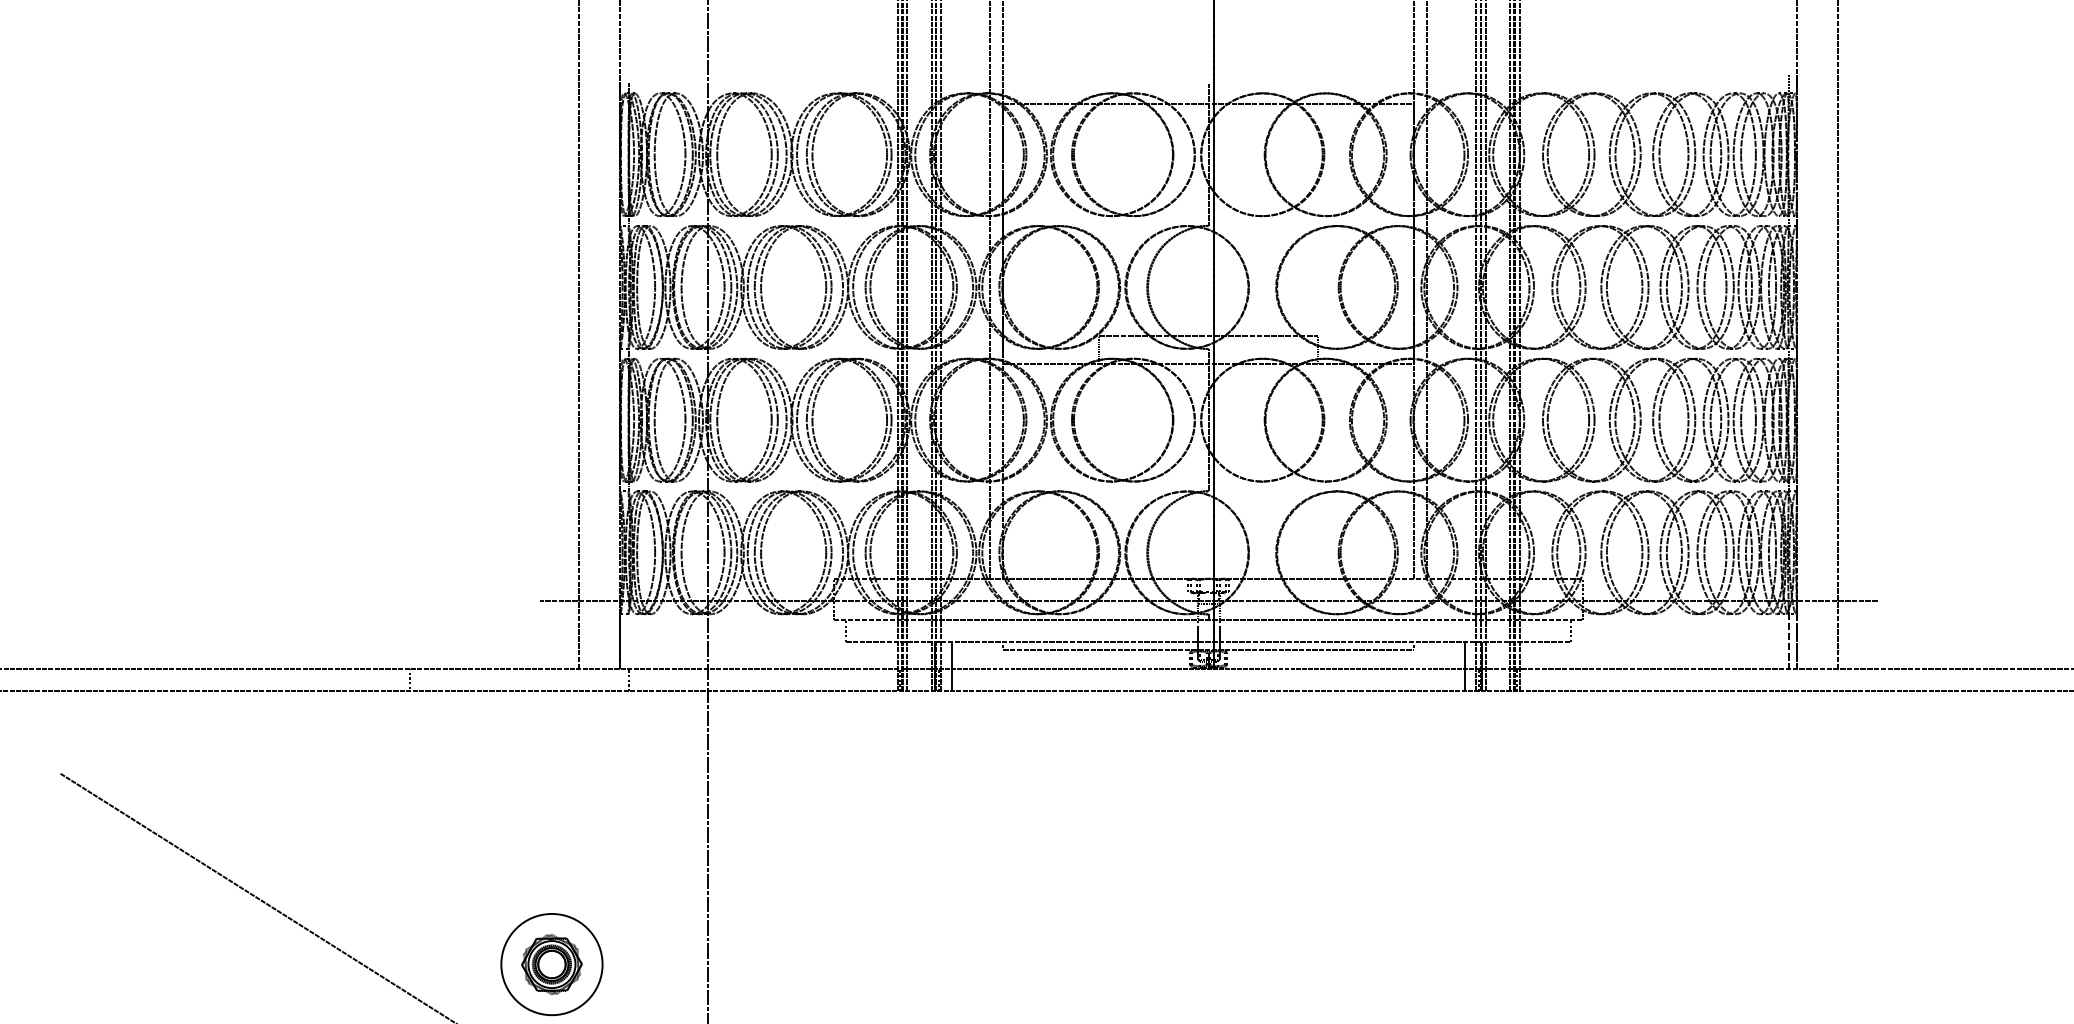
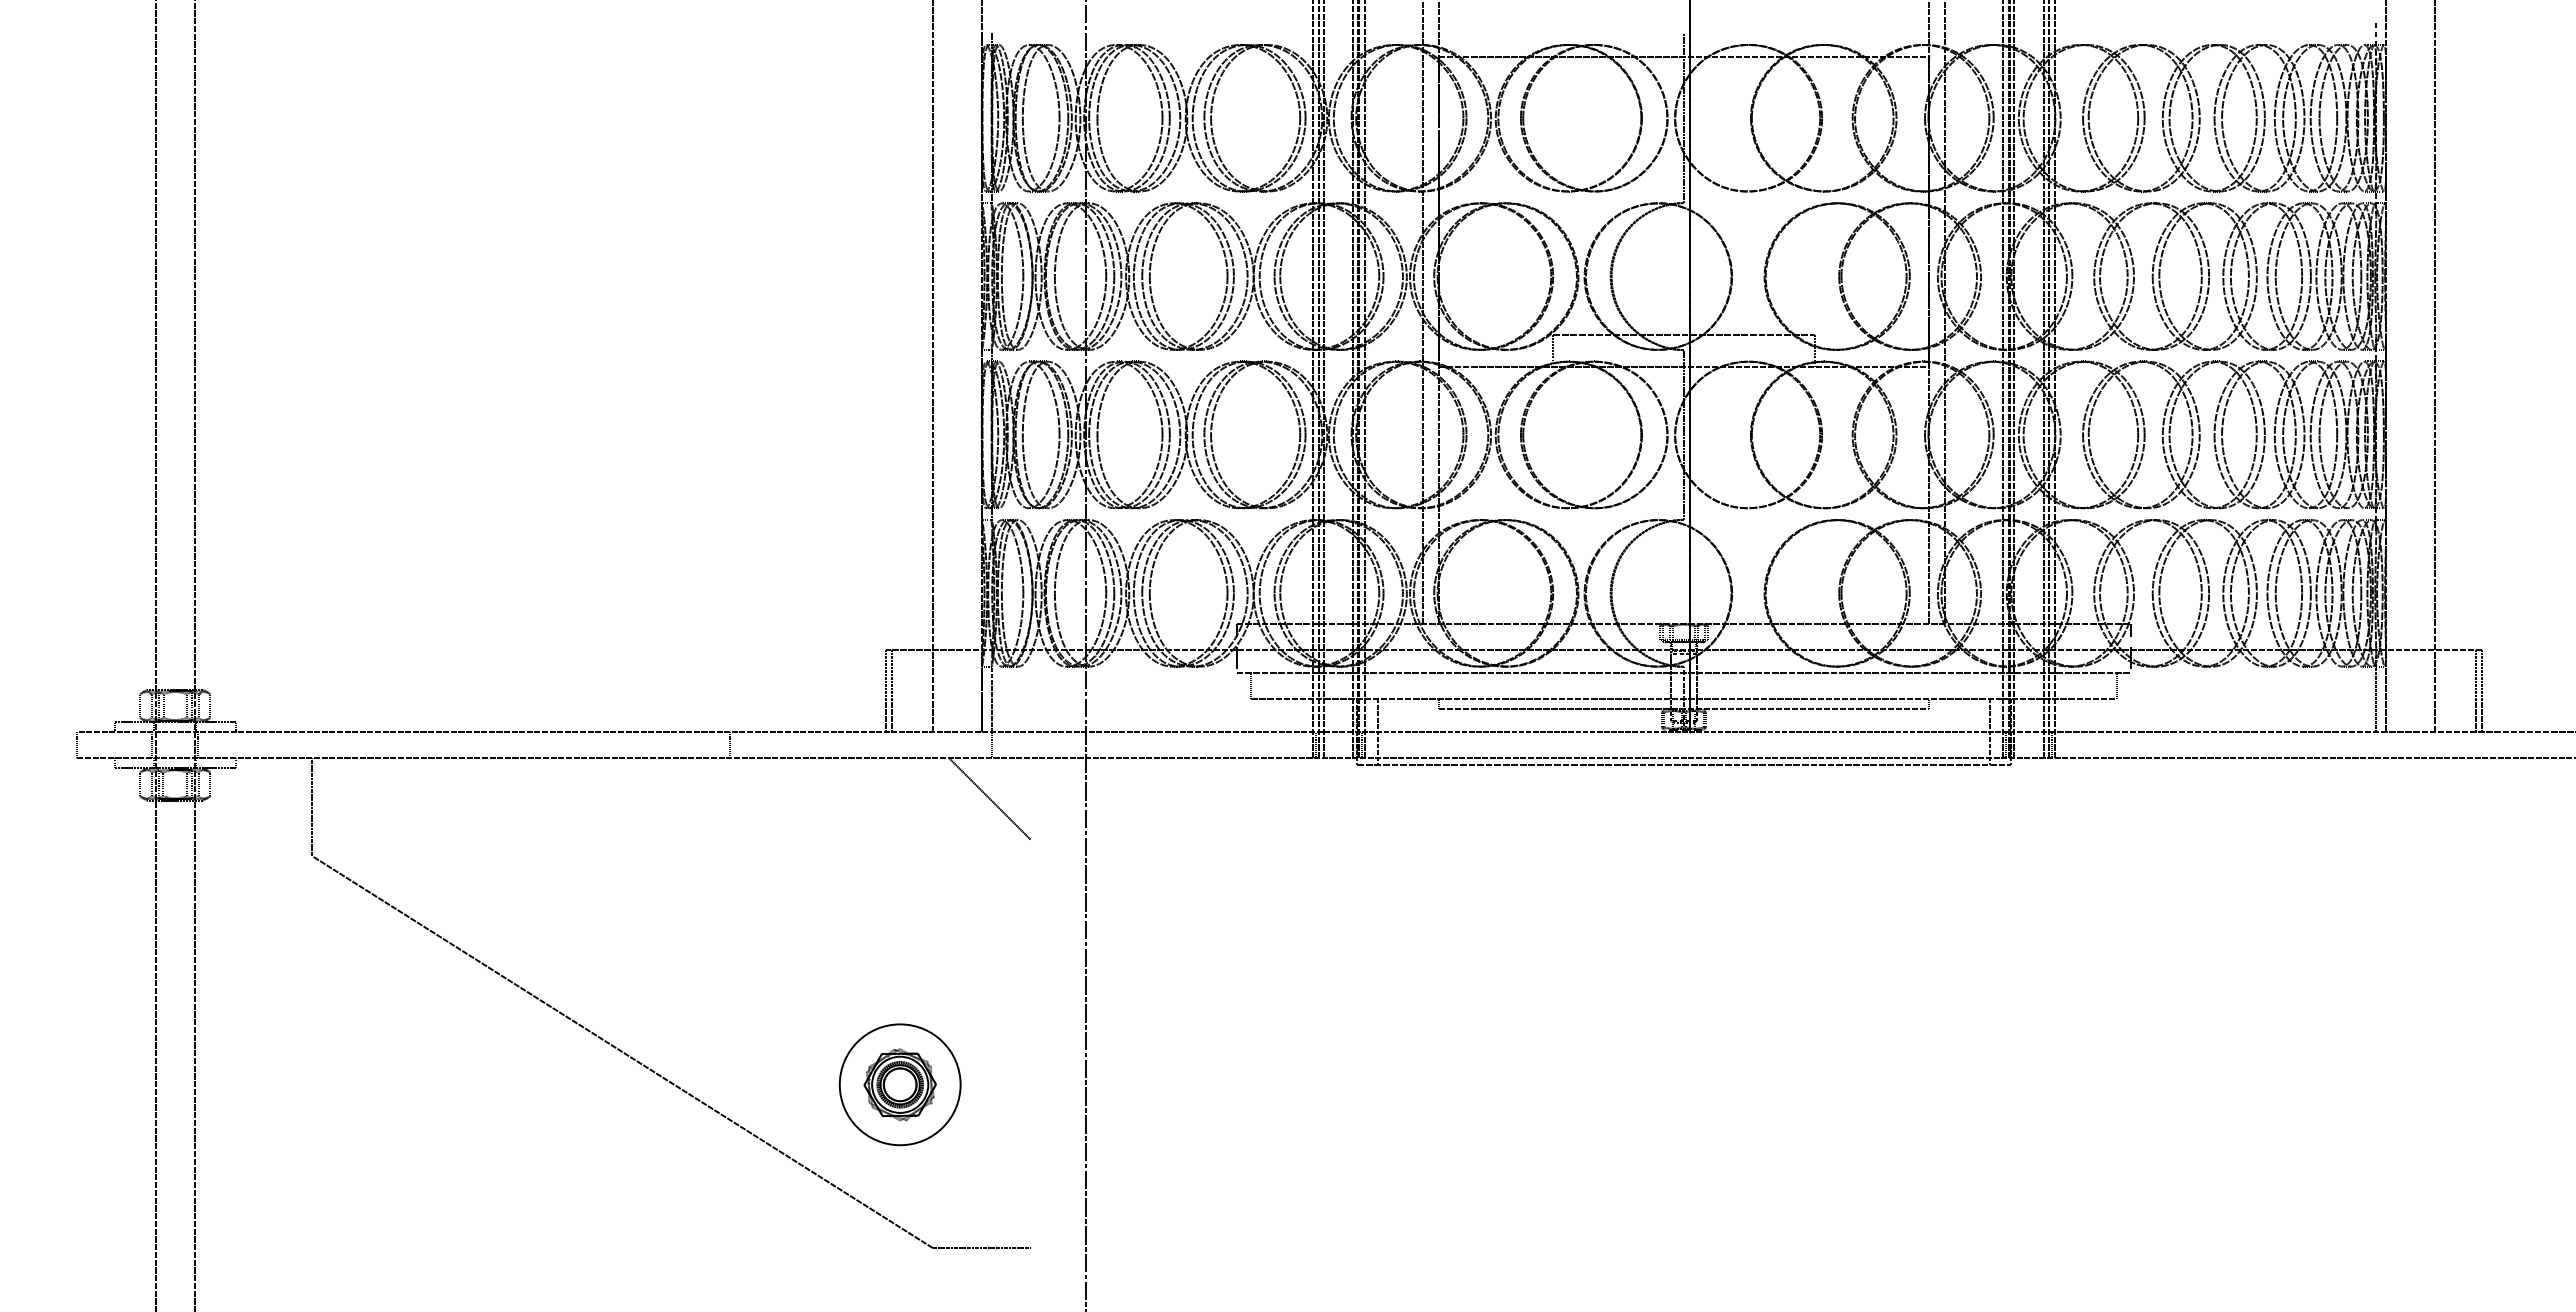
line: (539, 635) -> (885, 691), added
line: (545, 635) -> (892, 691), added
line: (1871, 635) -> (2475, 691), added
line: (1877, 635) -> (2482, 691), added
line: (628, 640) -> (991, 698), added
line: (1208, 696) -> (1683, 764), added
line: (626, 724) -> (989, 798), added
line: (59, 732) -> (312, 807), added

